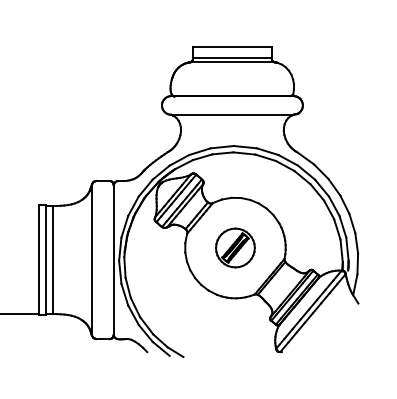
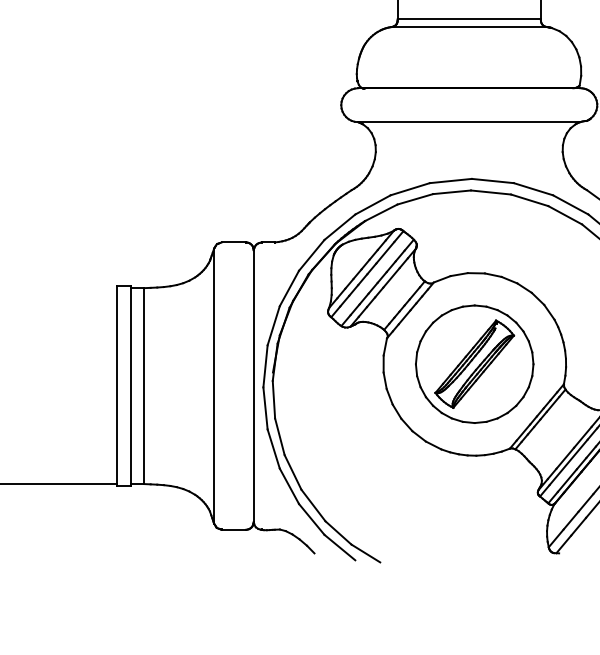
part: (235, 247) -> (474, 363), size x1.67

